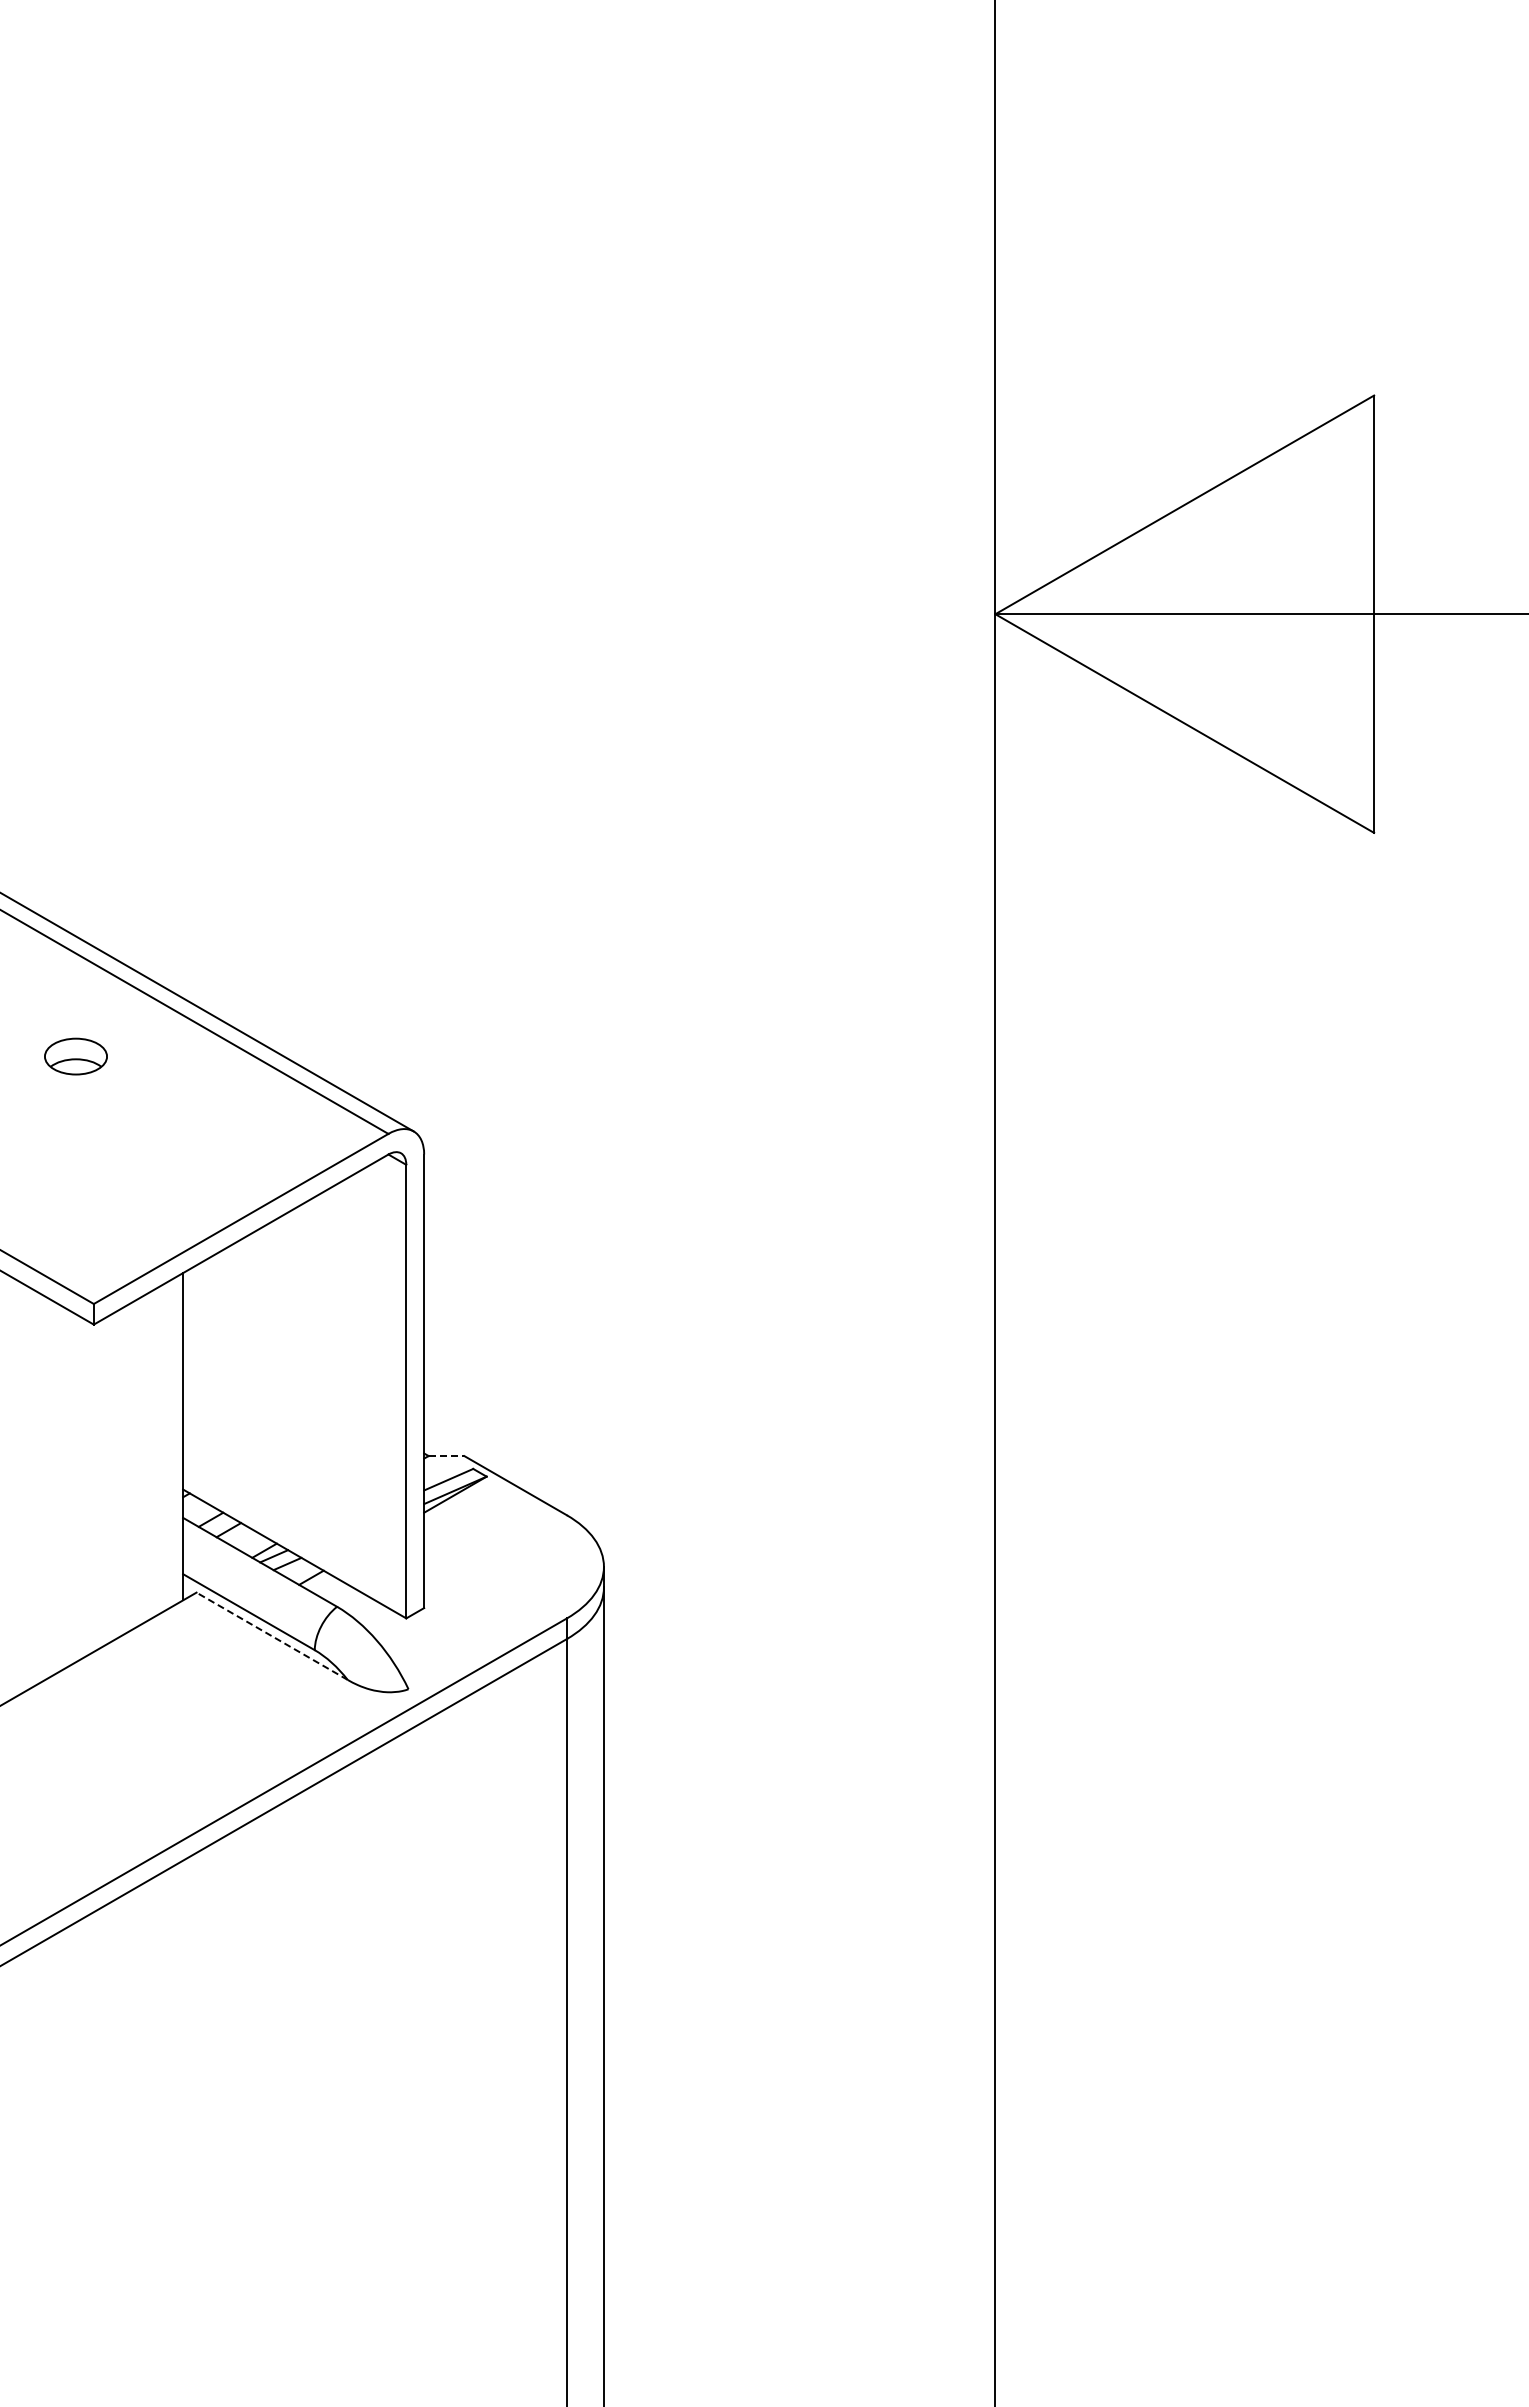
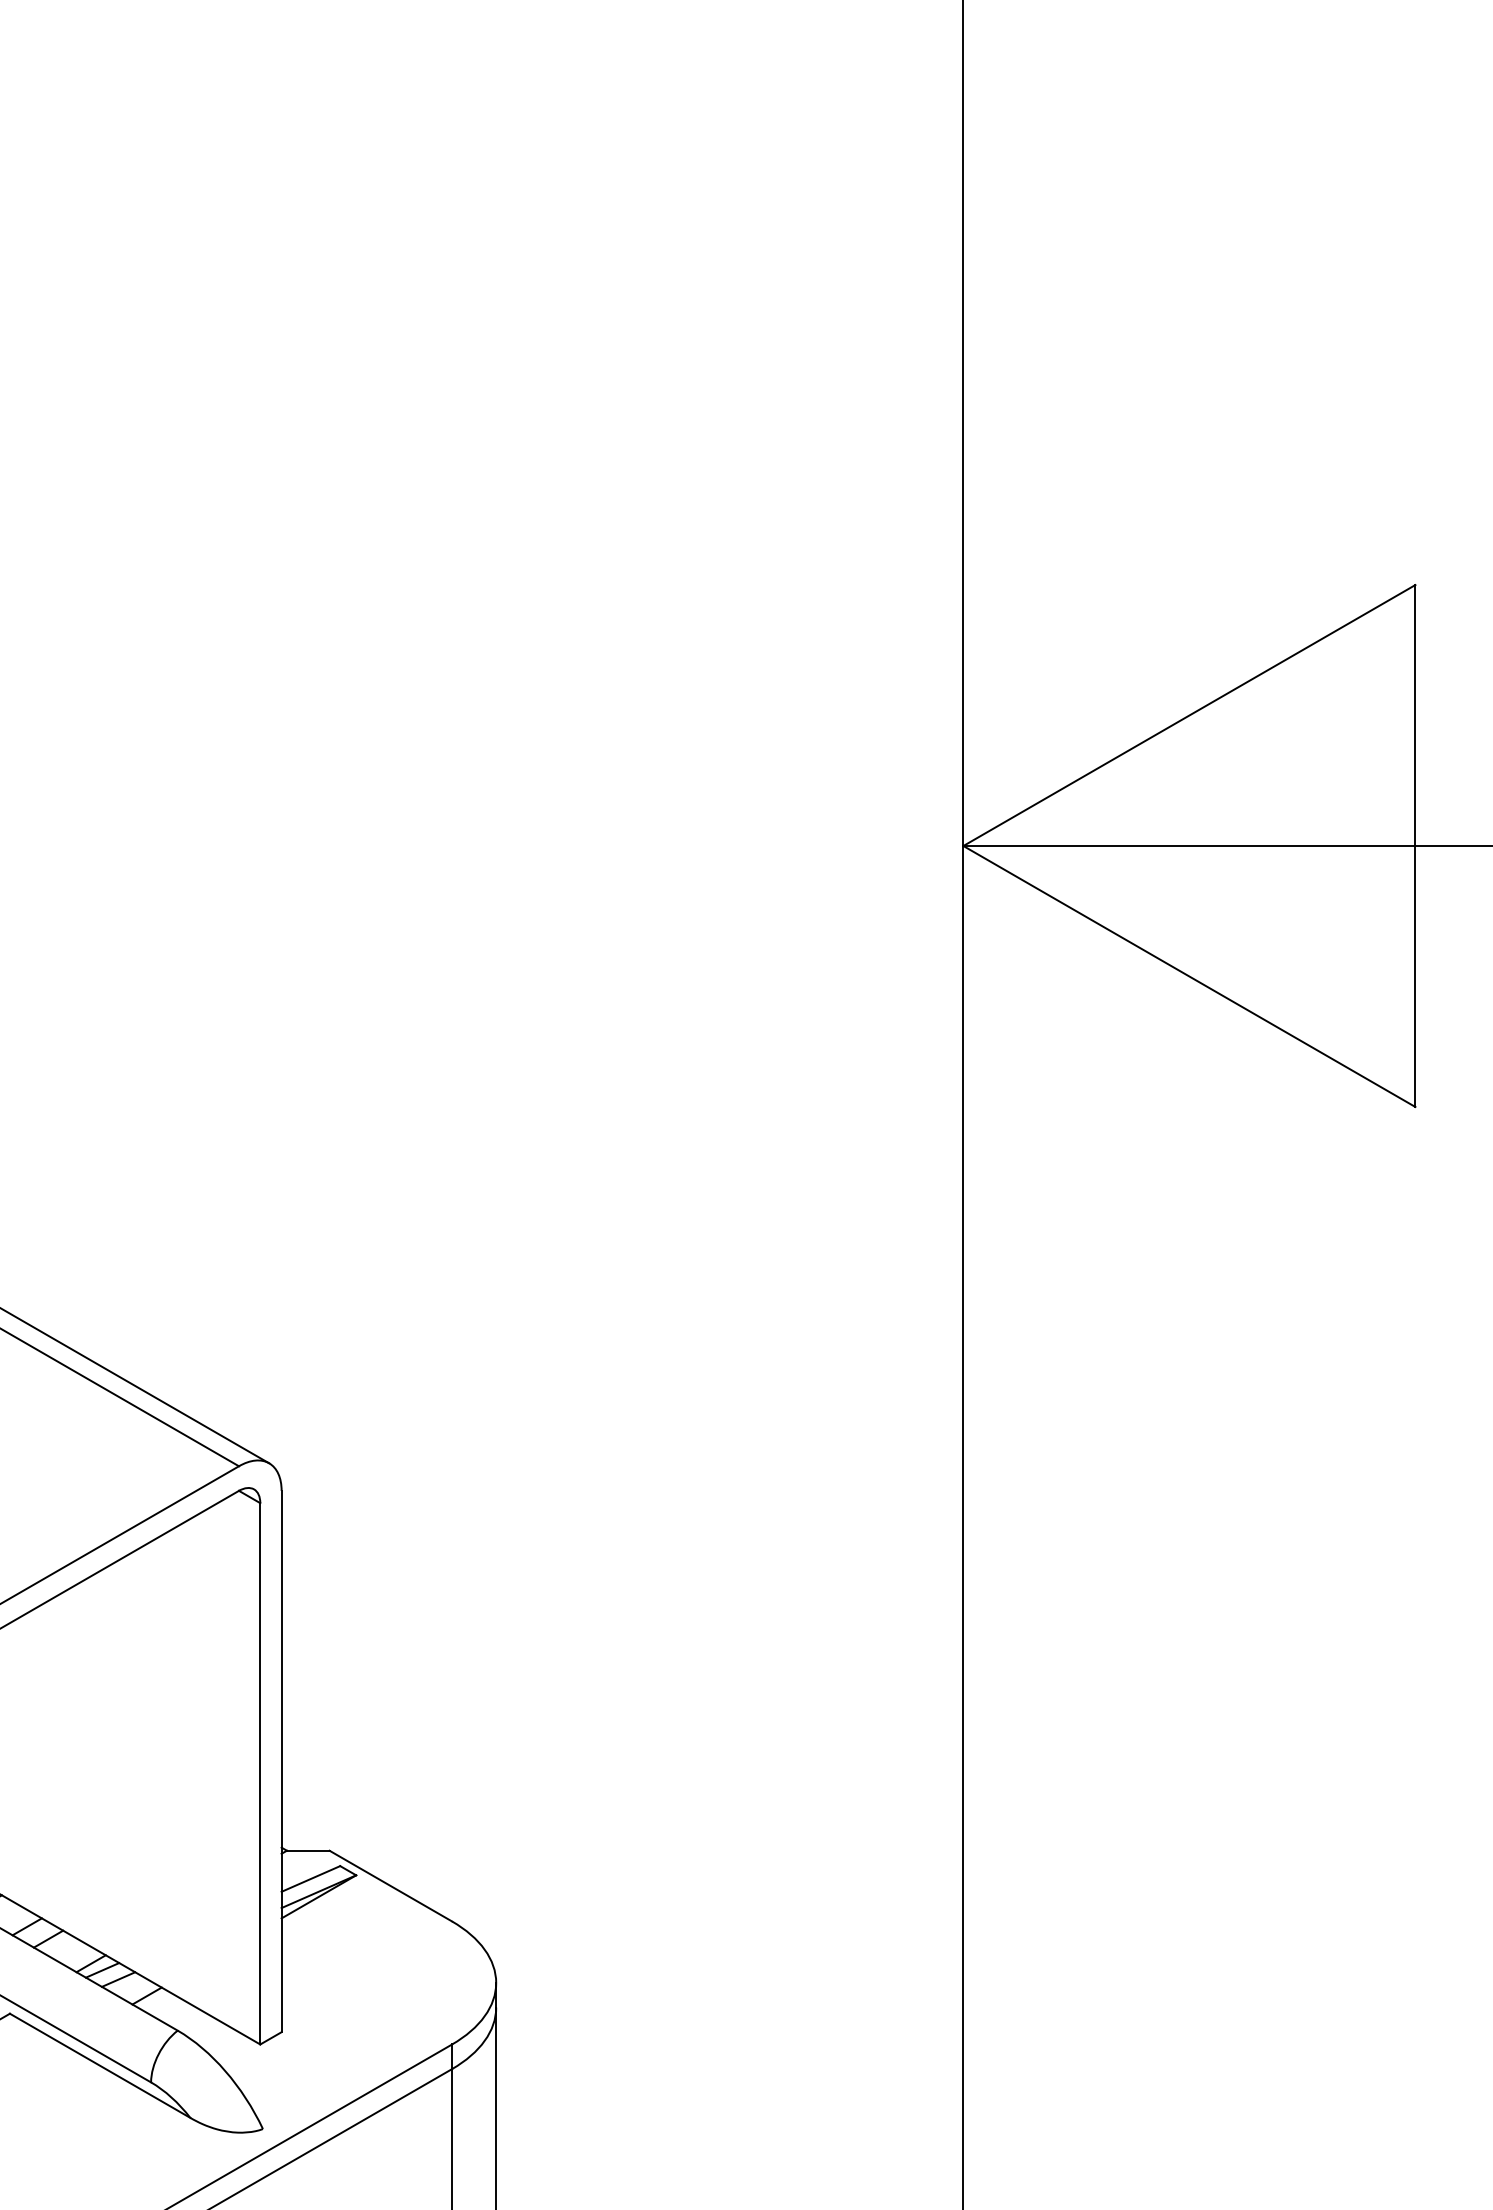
line: (446, 1456) -> (308, 1851), dashed -> solid
line: (271, 1636) -> (99, 2066), dashed -> solid

